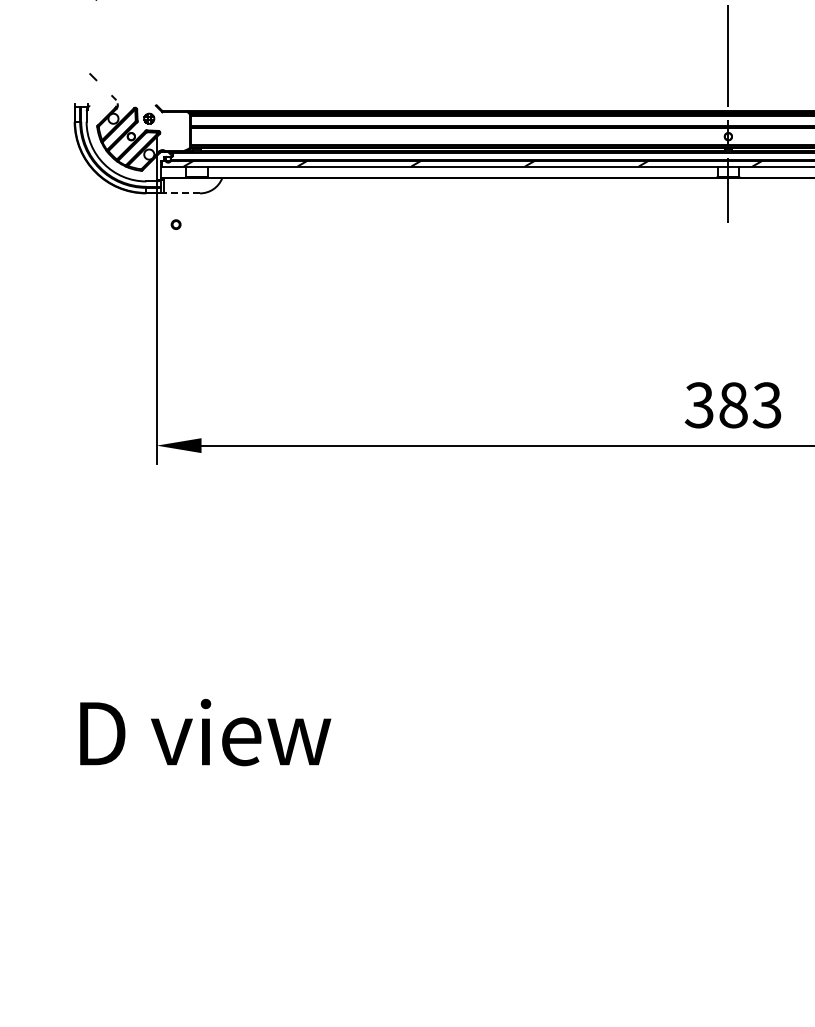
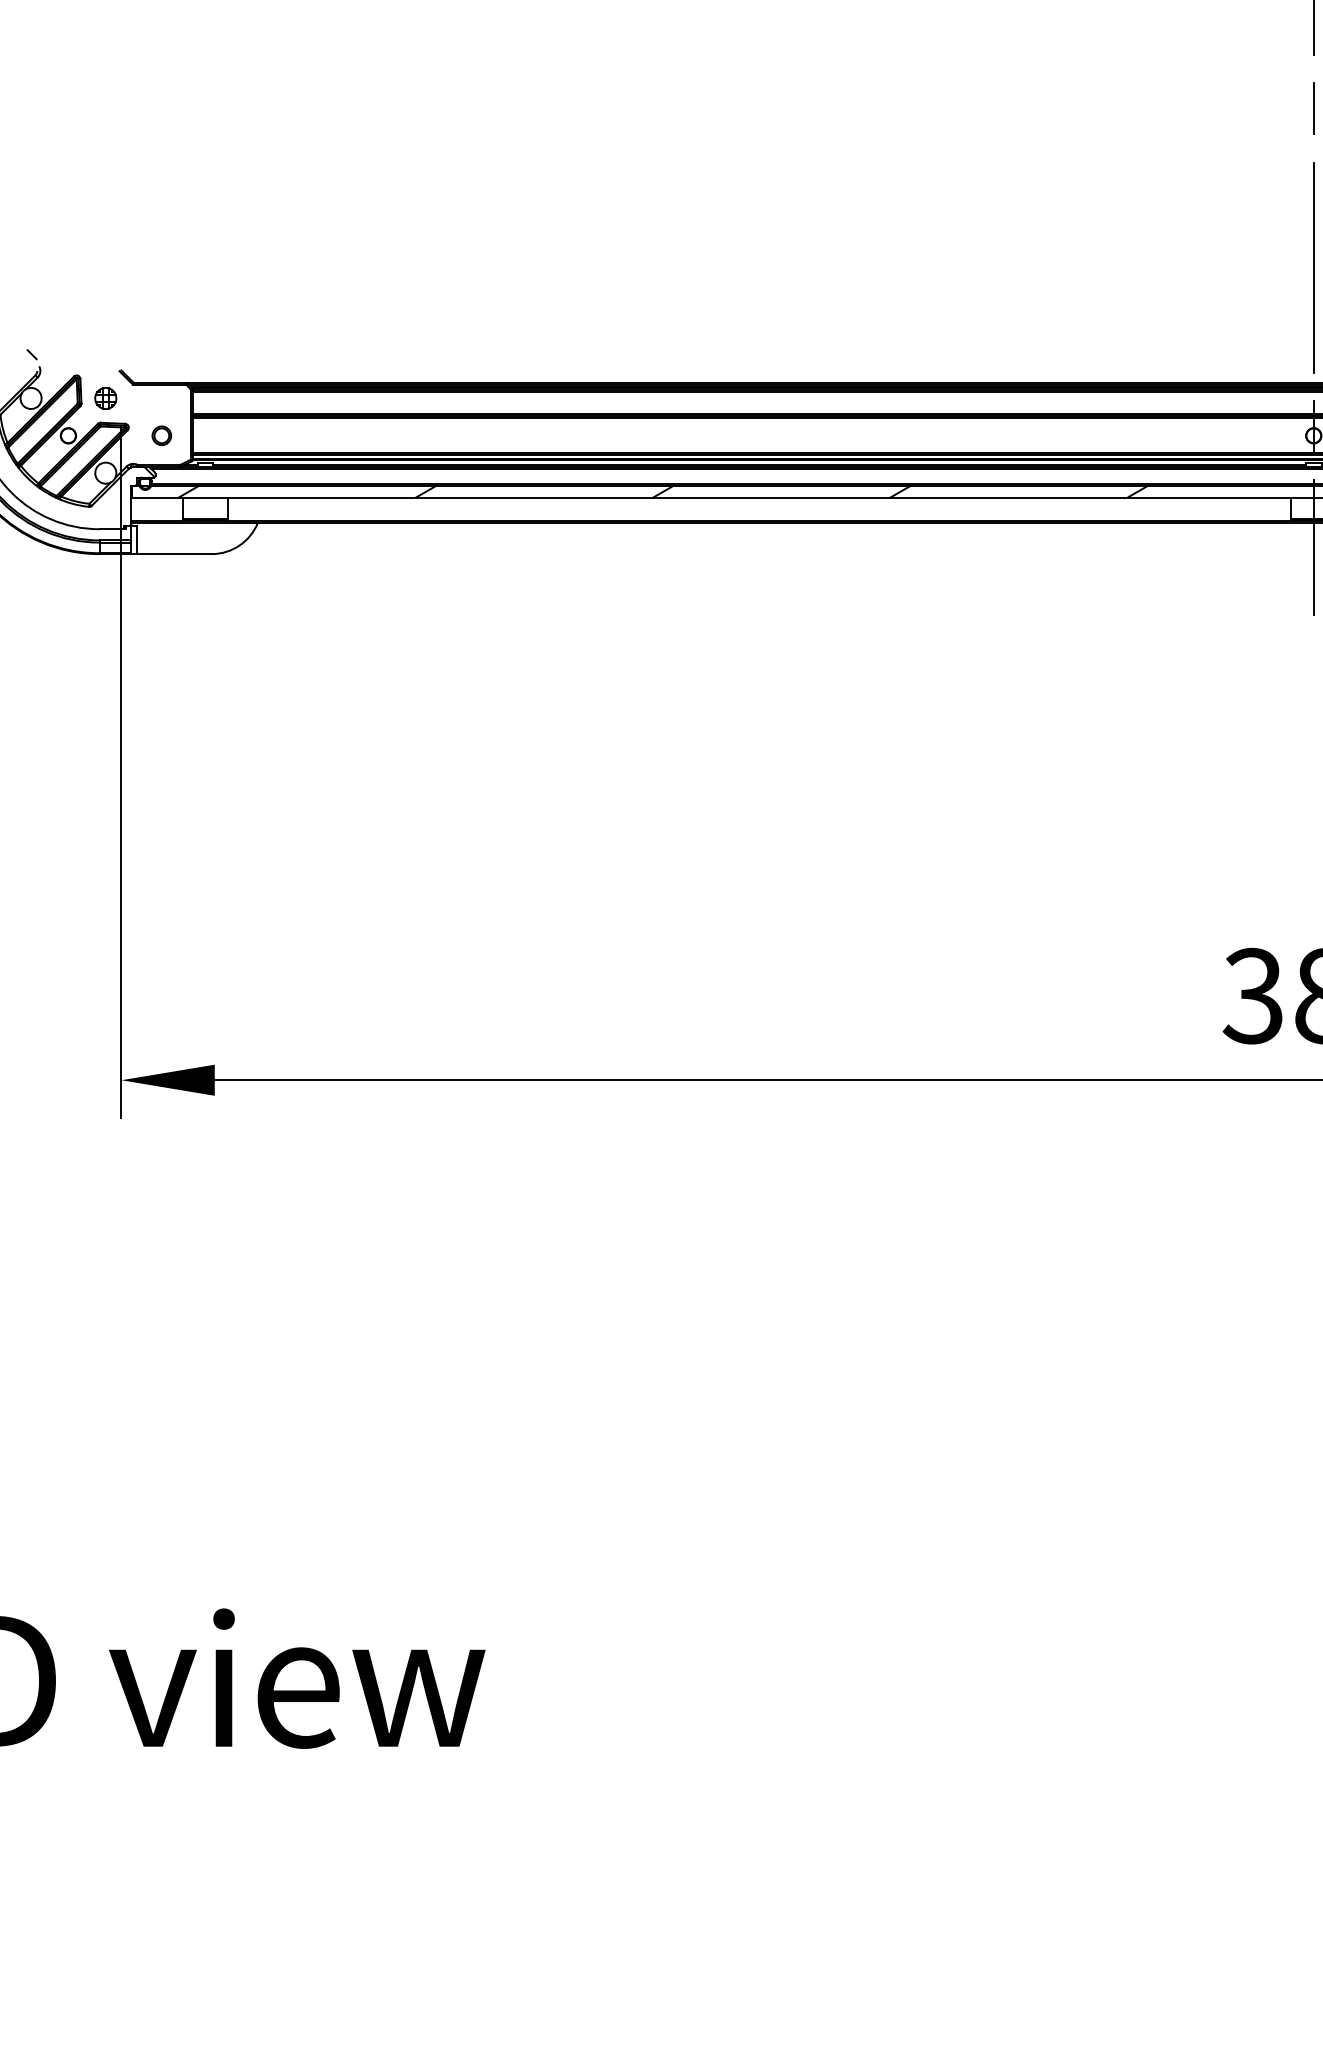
line: (182, 193) -> (175, 554), dashed -> solid
part: (175, 224) -> (160, 435), moved

